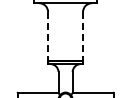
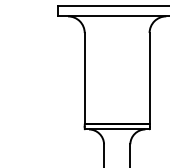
line: (48, 37) -> (85, 80), dashed -> solid
line: (83, 37) -> (150, 80), dashed -> solid

